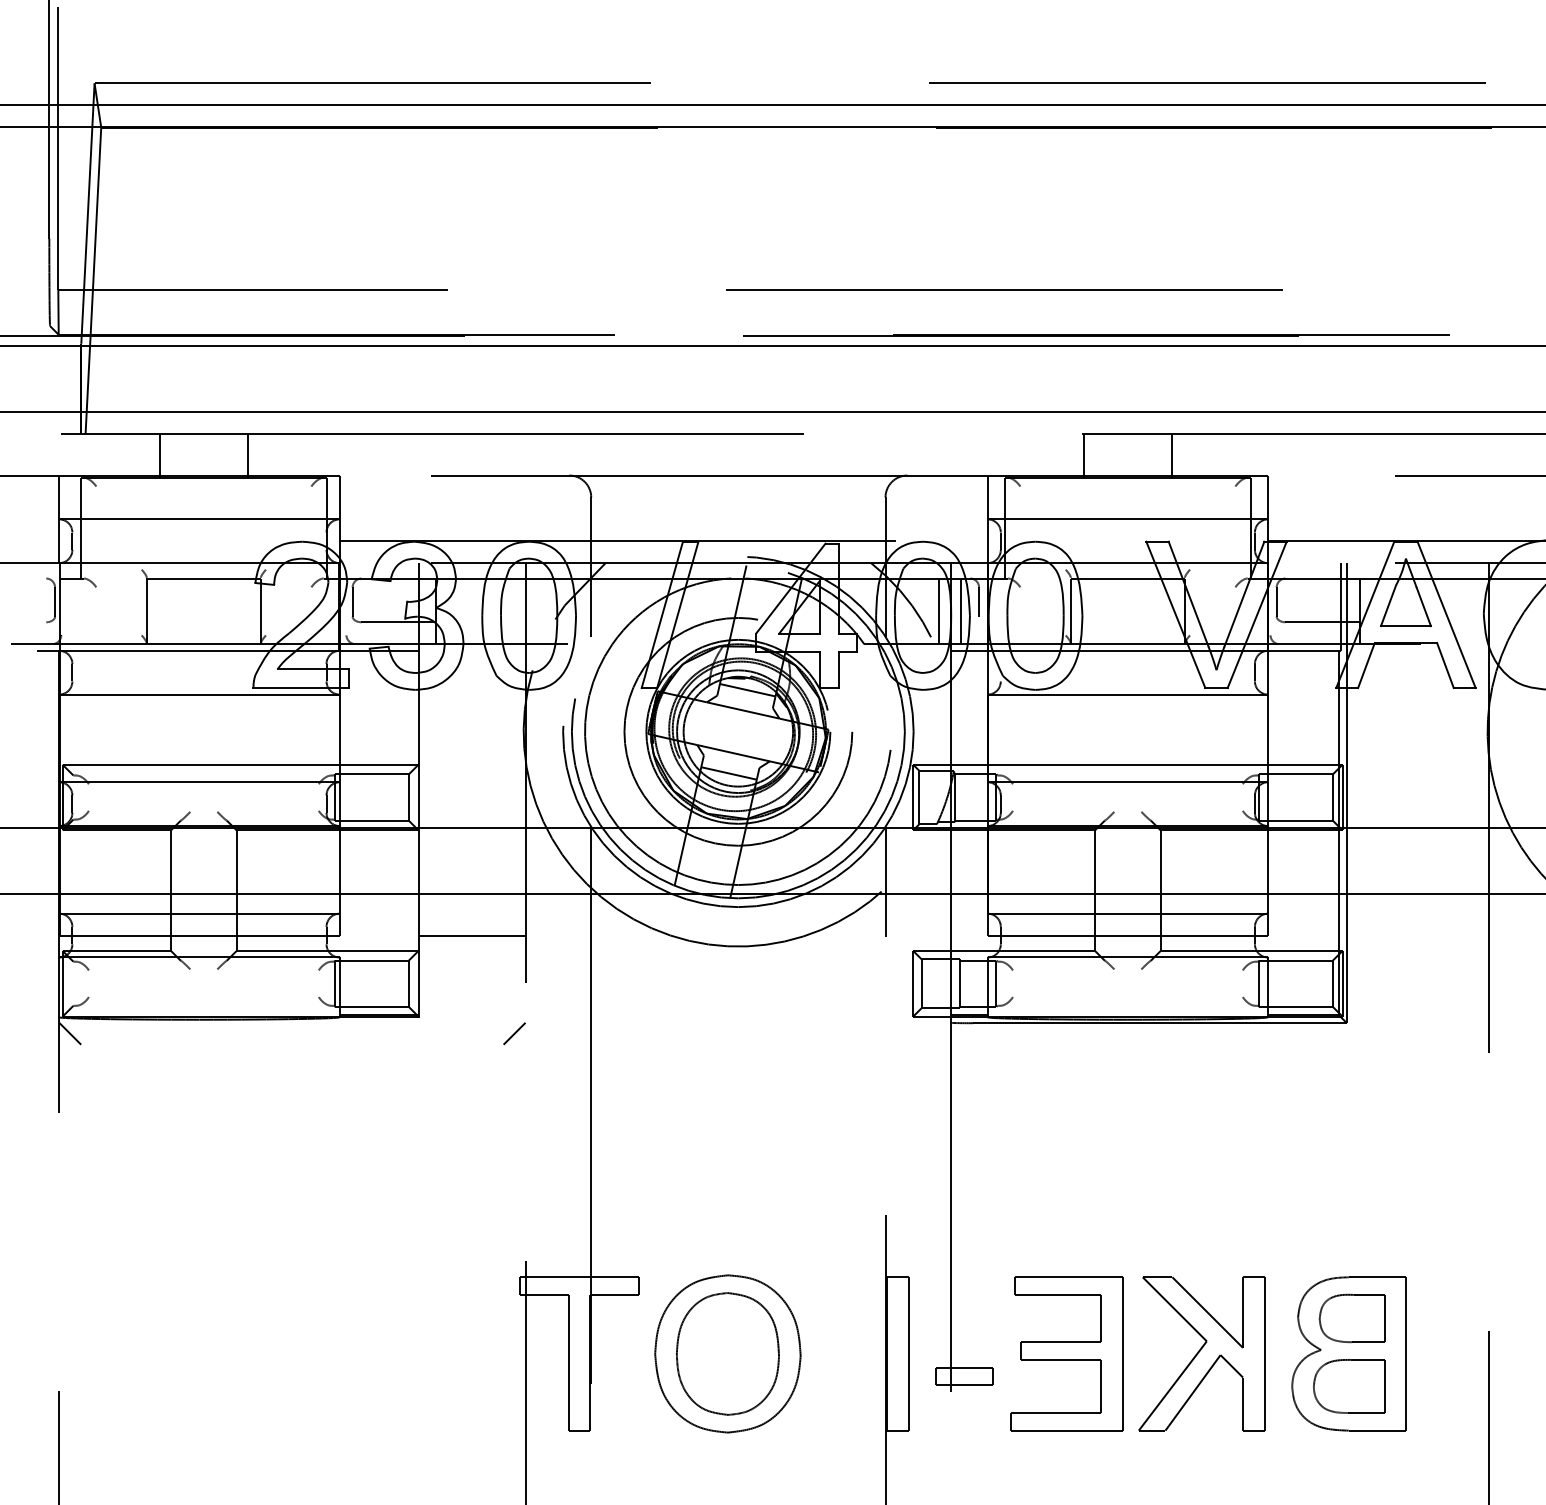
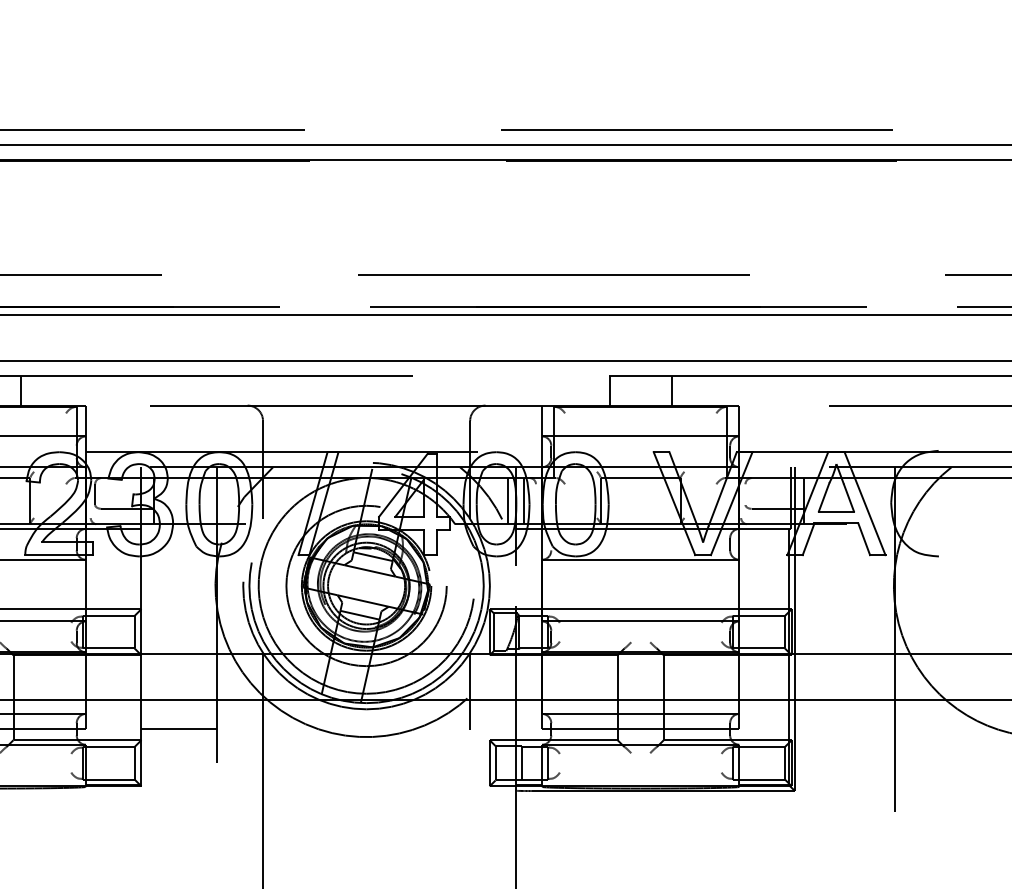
line: (979, 601) -> (536, 494), removed
line: (1276, 601) -> (745, 494), removed
line: (951, 731) -> (516, 585), removed
line: (514, 1033) -> (209, 798), removed

